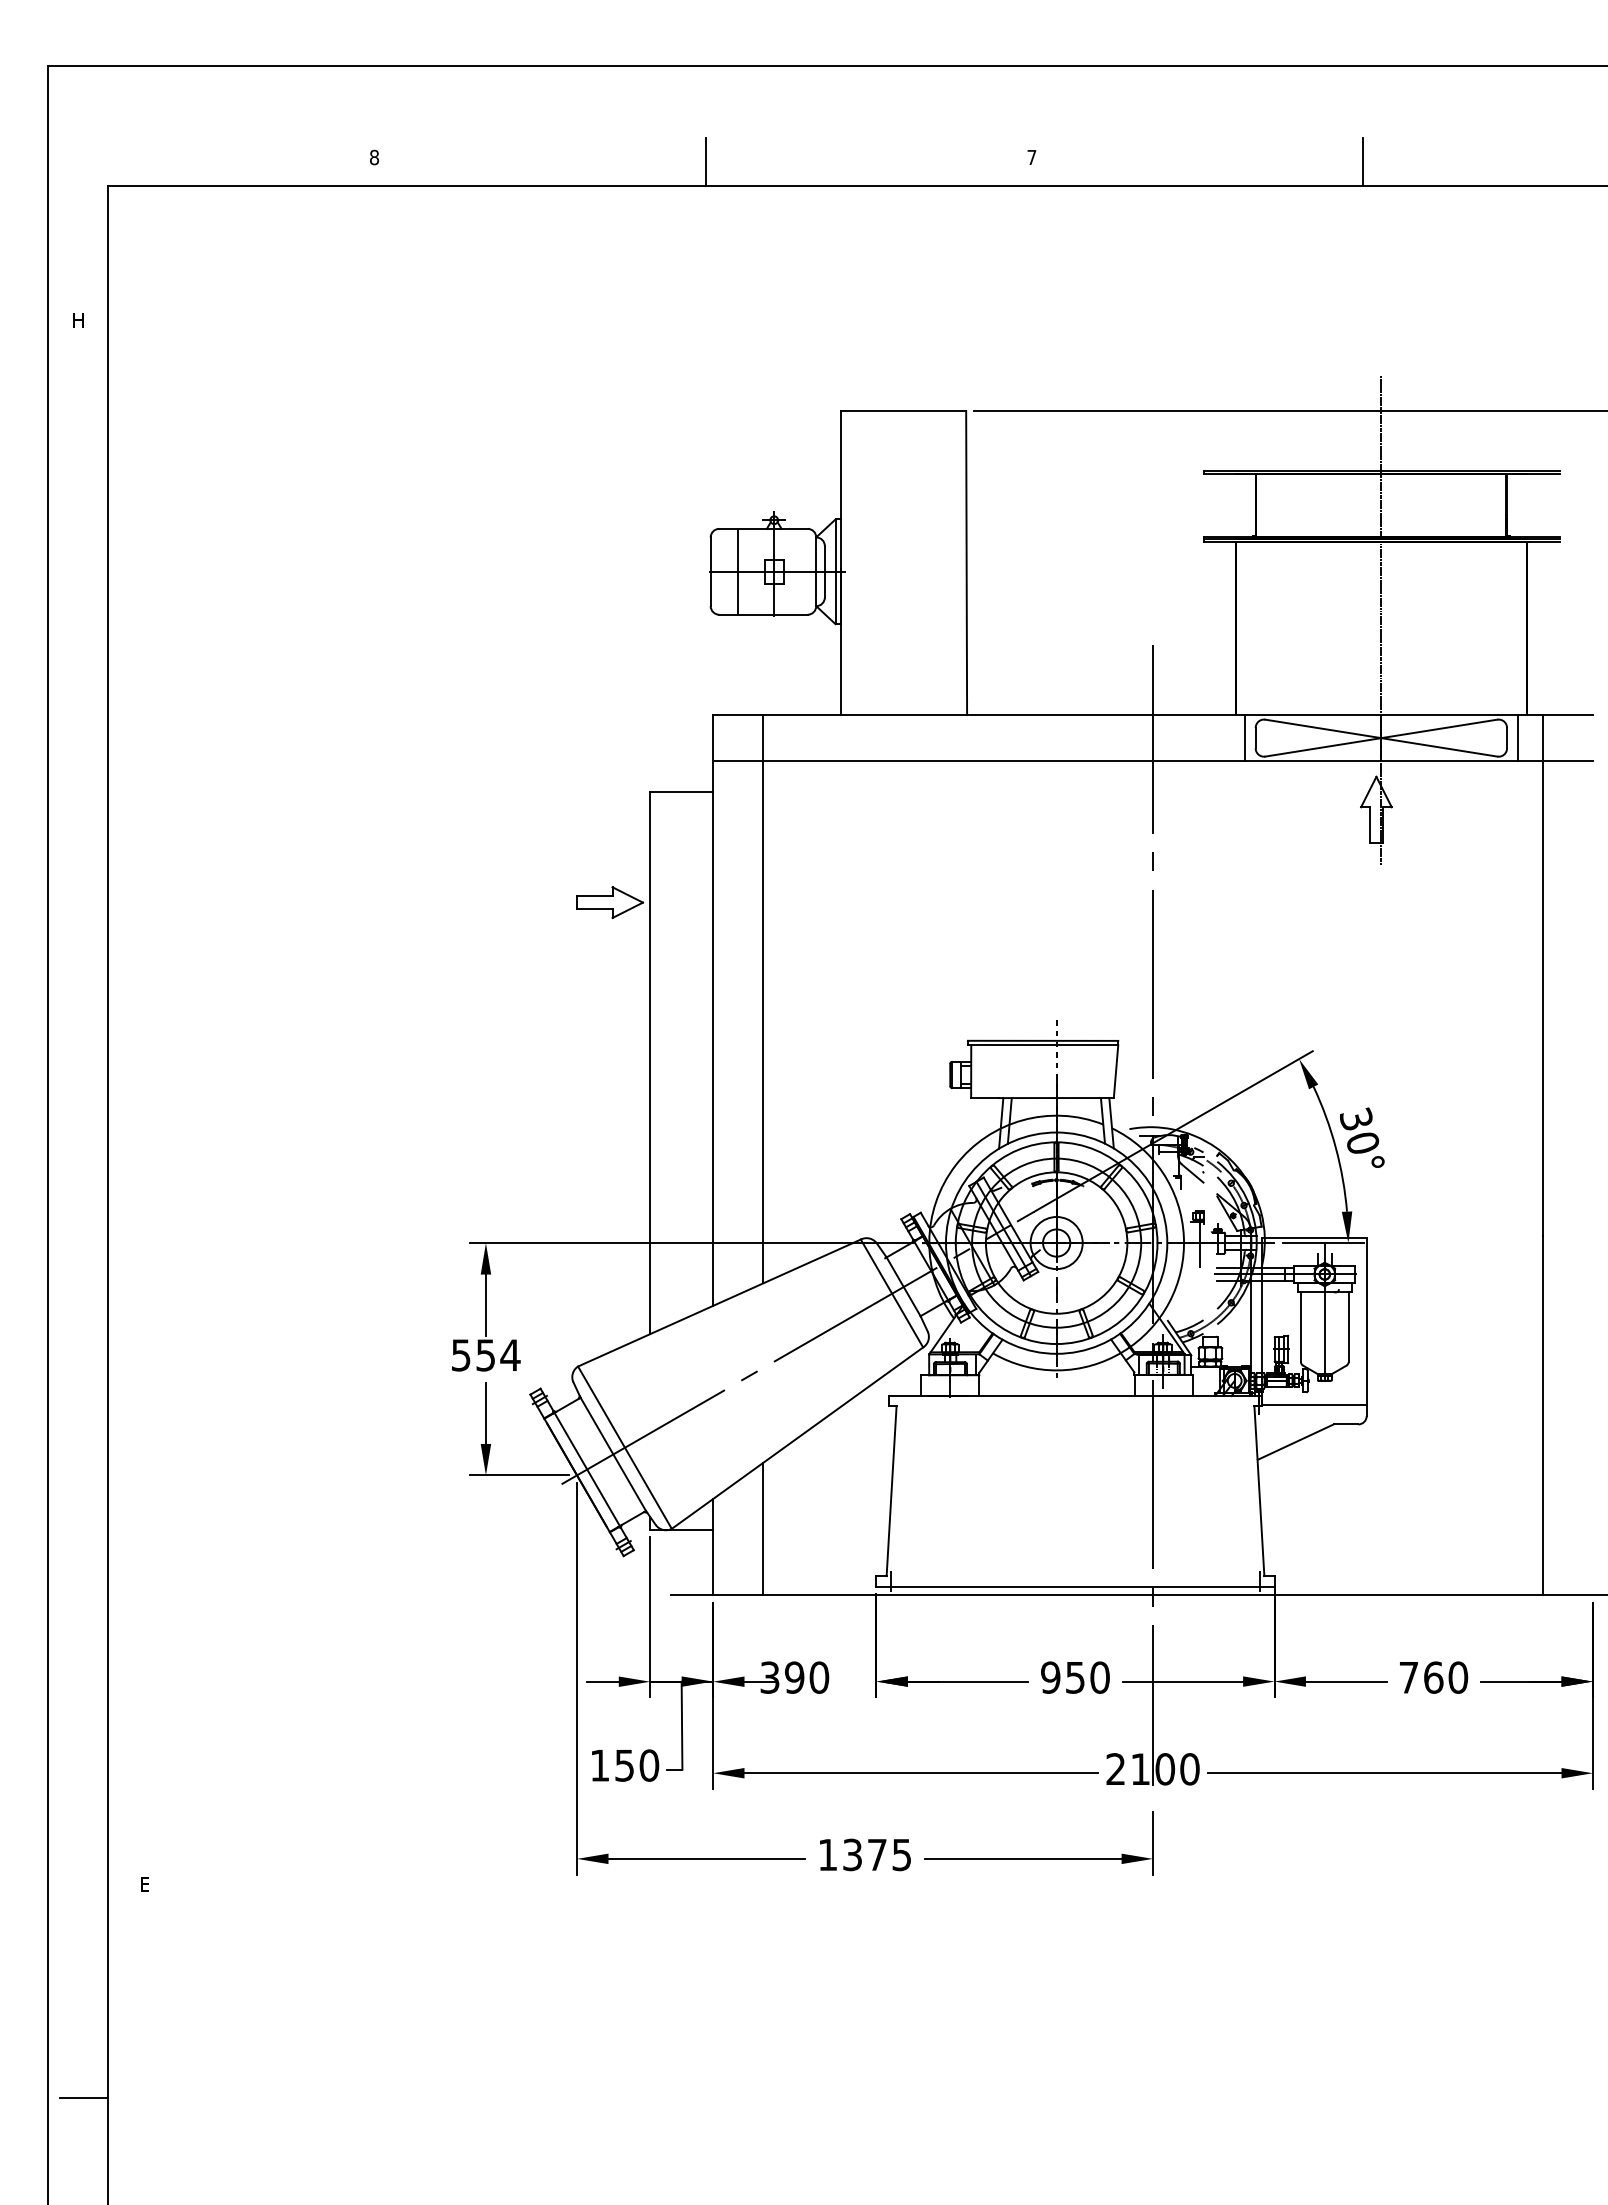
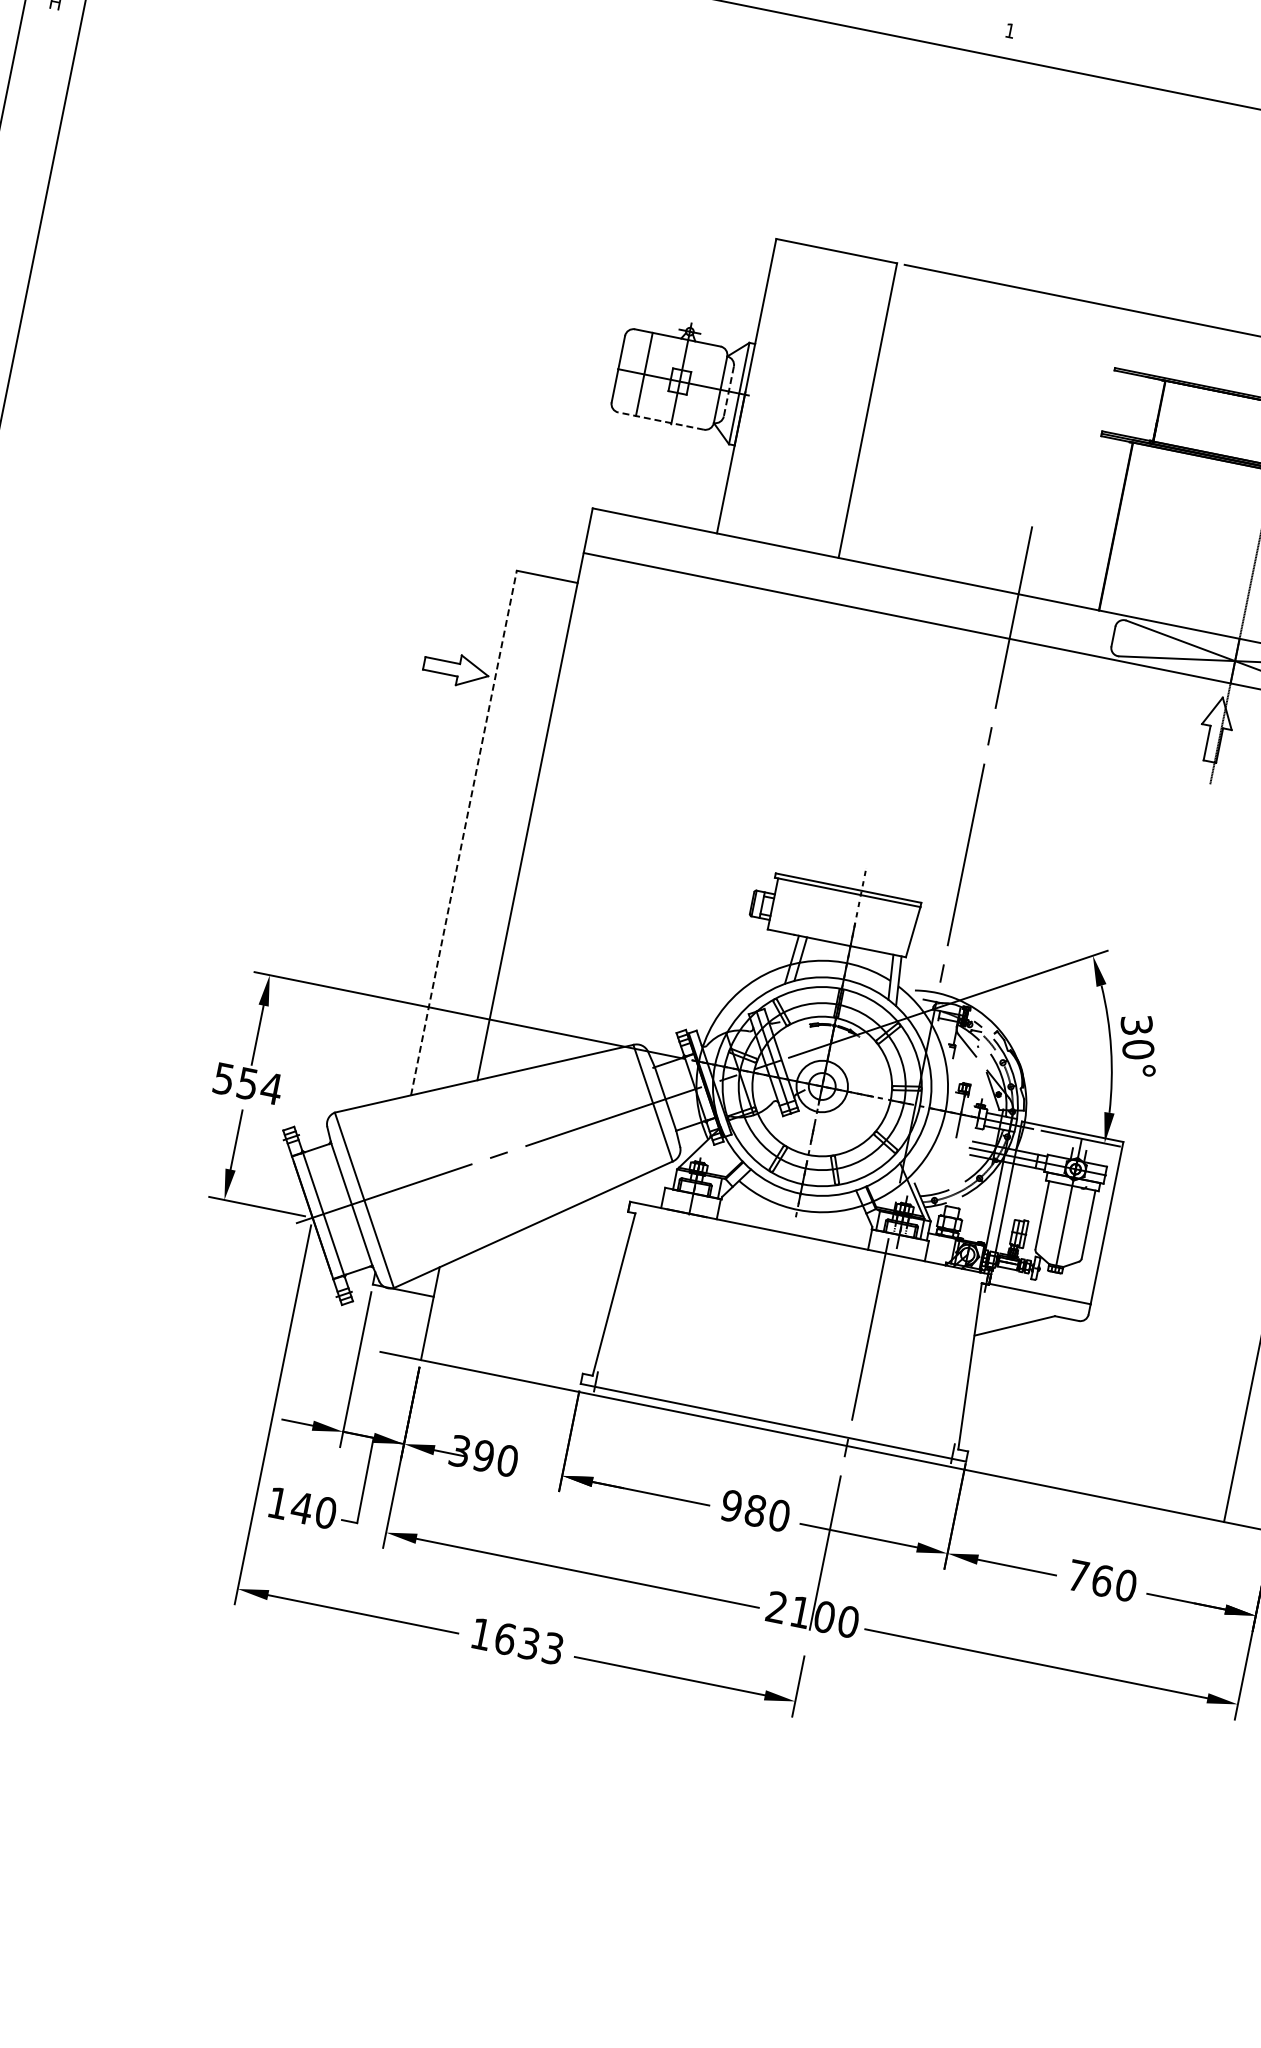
text: (1031, 157) -> (1009, 30), 7 -> 1
line: (824, 571) -> (728, 391), solid -> dashed
line: (762, 614) -> (660, 420), solid -> dashed
line: (1245, 738) -> (1103, 634), removed
line: (763, 999) -> (586, 793), removed
line: (650, 1063) -> (464, 833), solid -> dashed
line: (763, 1528) -> (482, 1305), removed
text: (1075, 1677) -> (755, 1510), 950 -> 980
text: (624, 1765) -> (301, 1507), 150 -> 140
text: (877, 1854) -> (529, 1643), 1375 -> 1633

